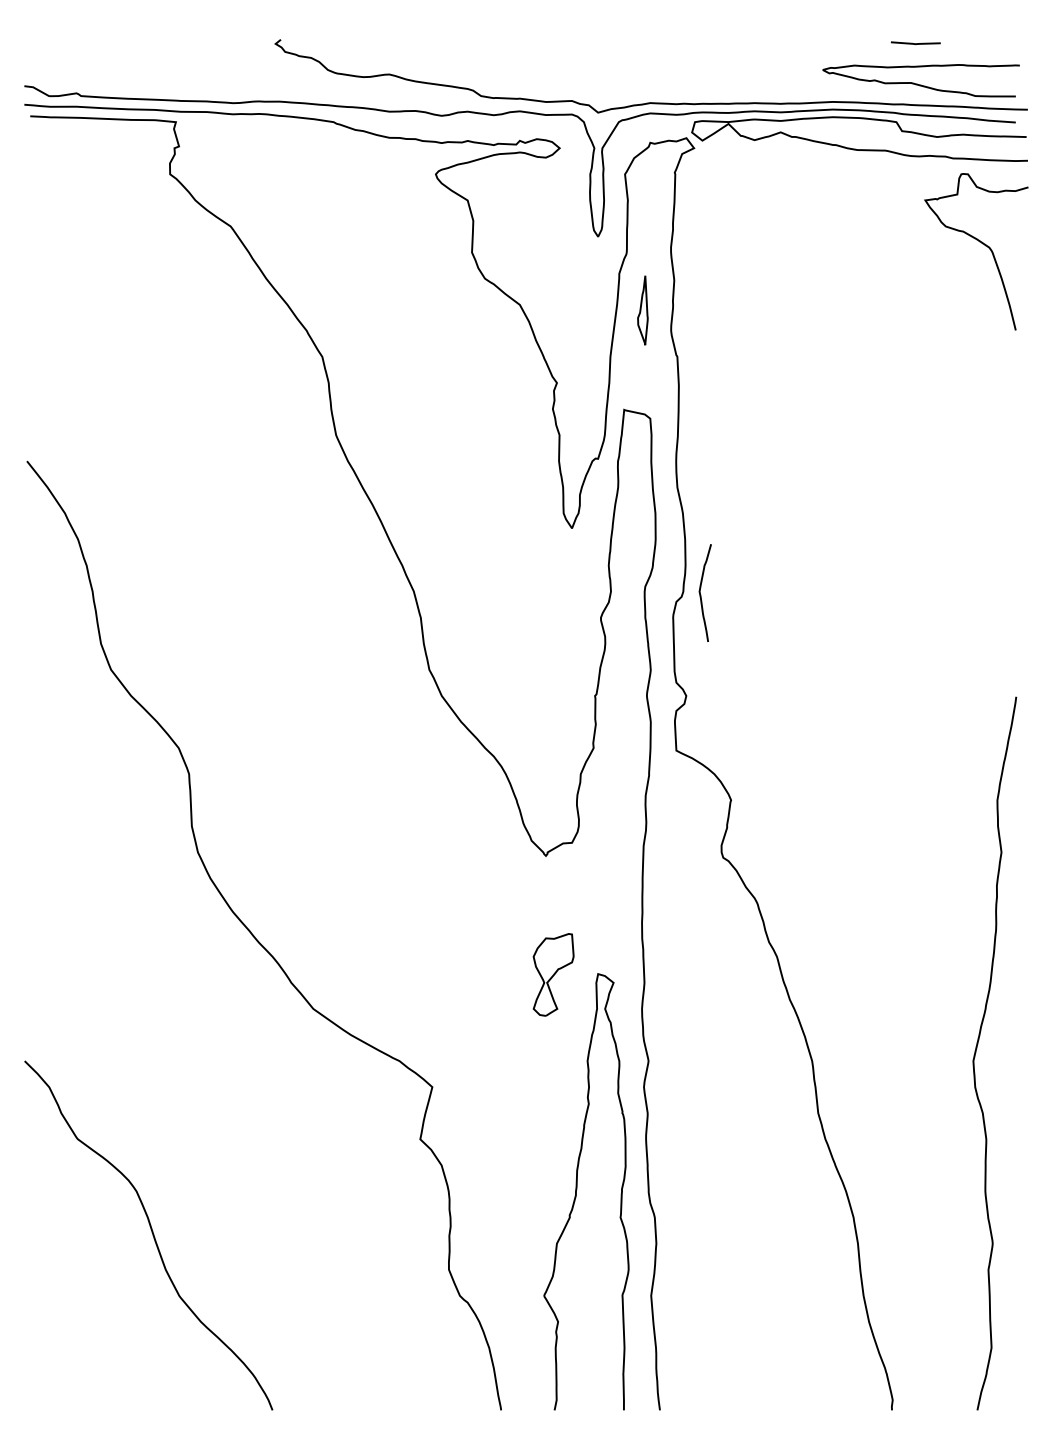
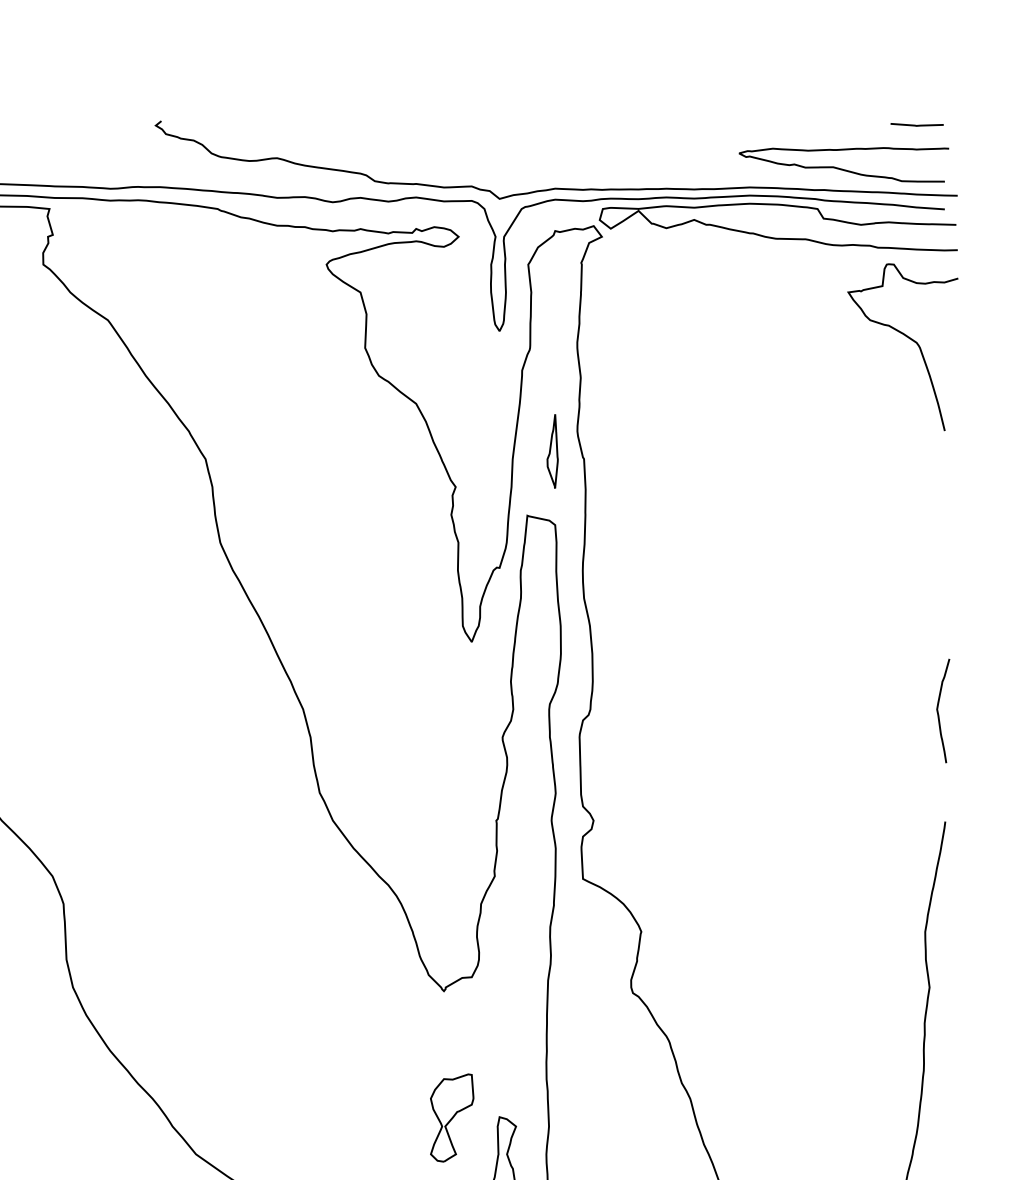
curve: (915, 43) -> (916, 125), moved
part: (642, 310) -> (552, 451), moved
curve: (701, 594) -> (939, 712), moved

